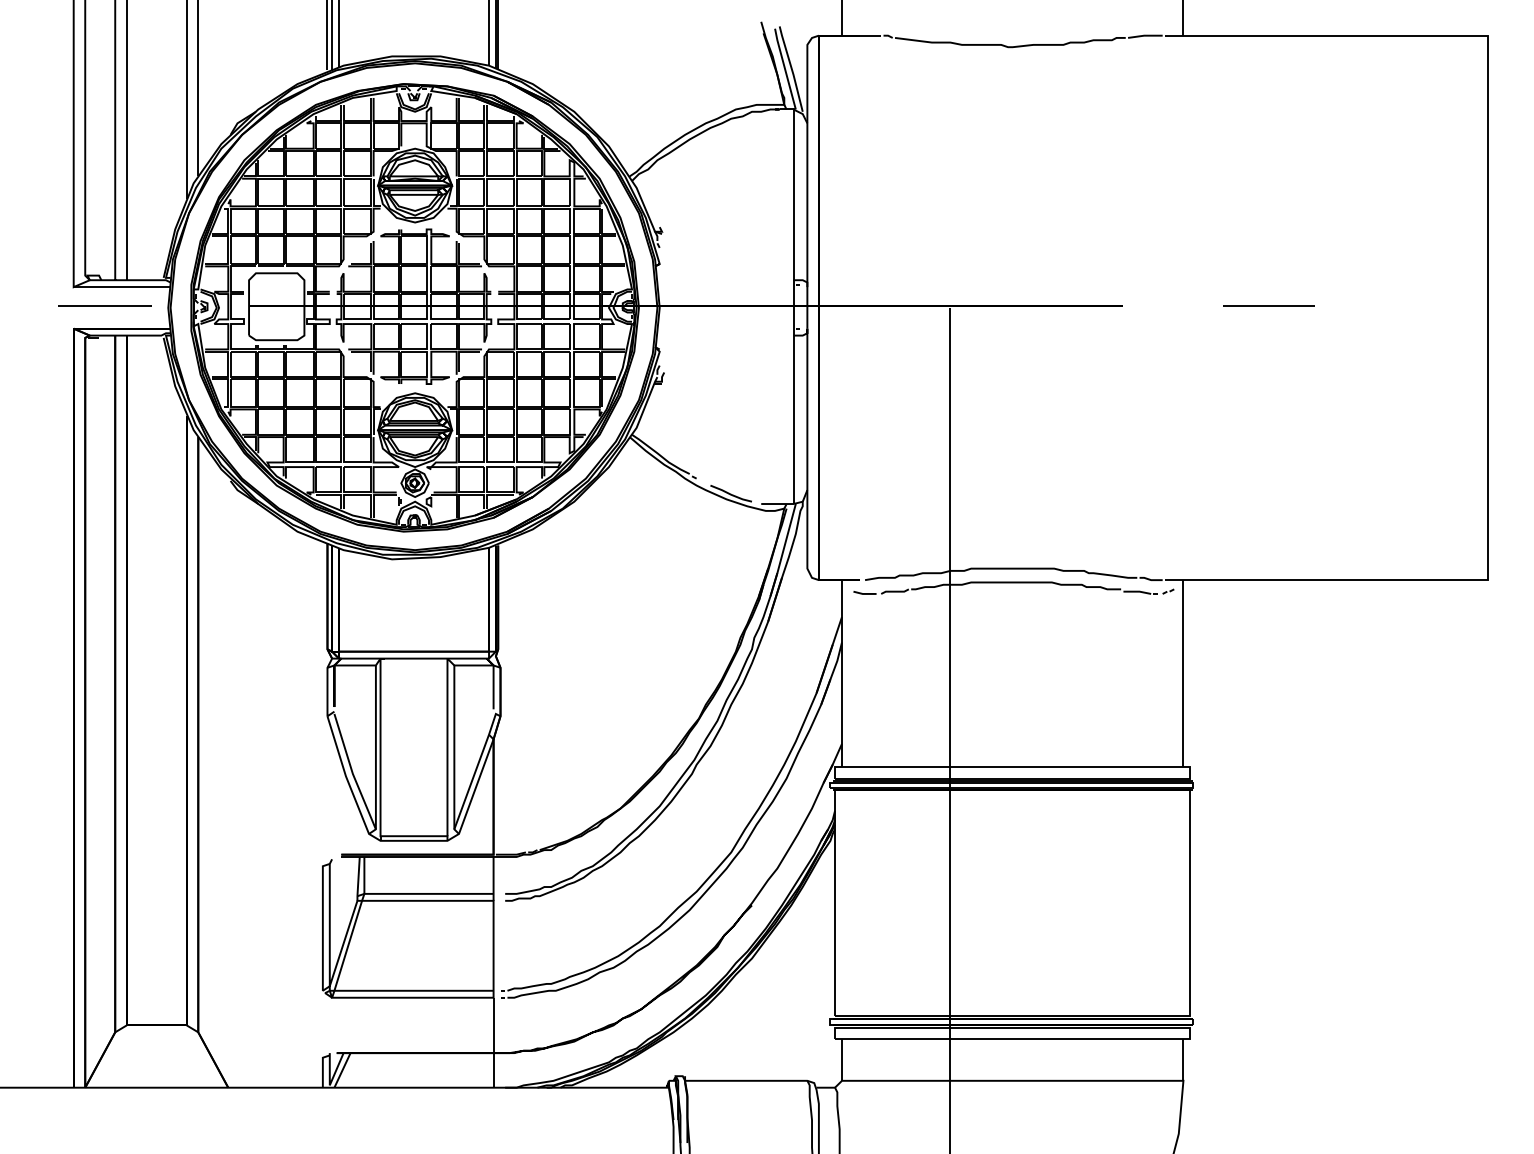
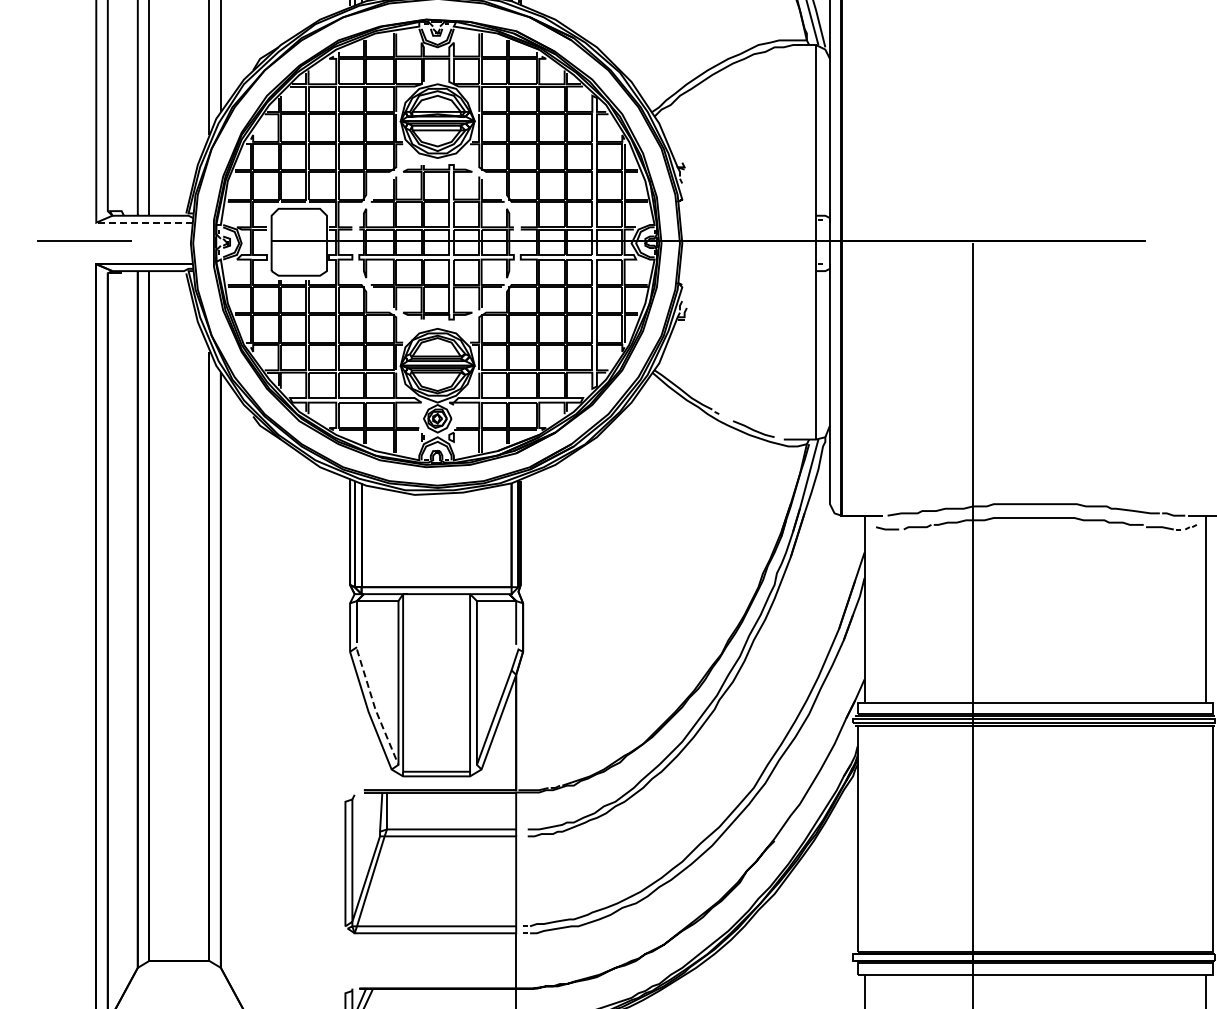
line: (121, 287) -> (144, 223), solid -> dashed
line: (104, 305) -> (84, 241), moved
line: (352, 773) -> (375, 709), solid -> dashed

